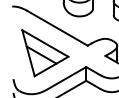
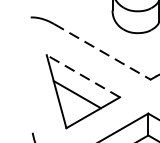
line: (57, 28) -> (102, 52), solid -> dashed
line: (45, 43) -> (83, 76), solid -> dashed

